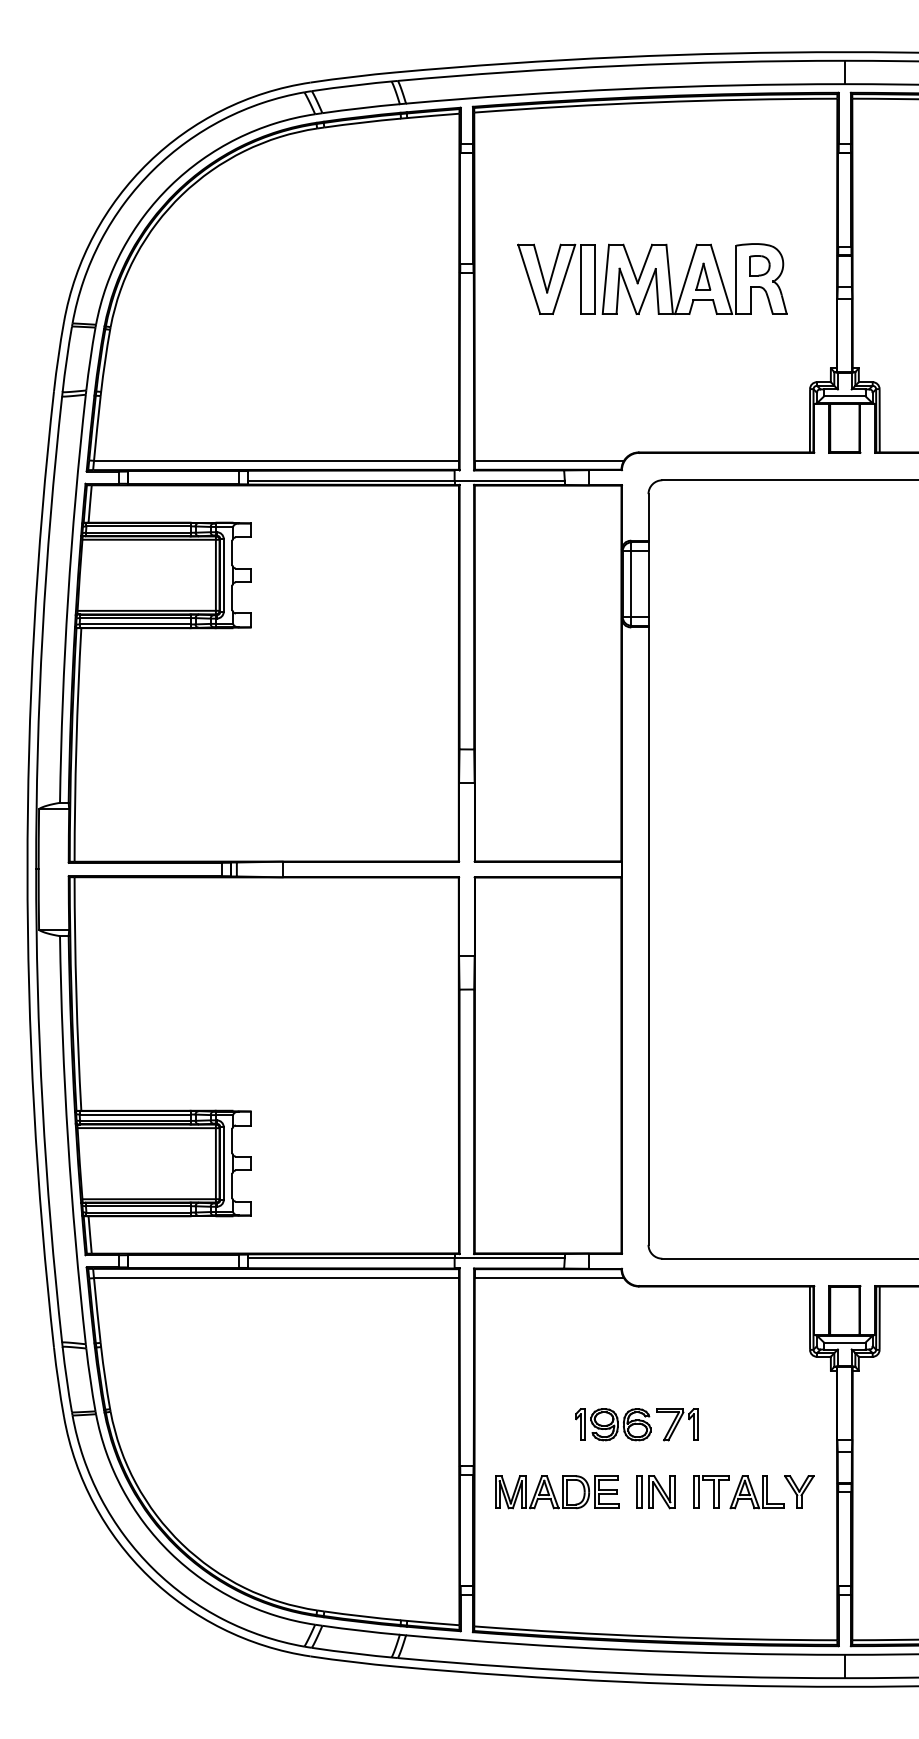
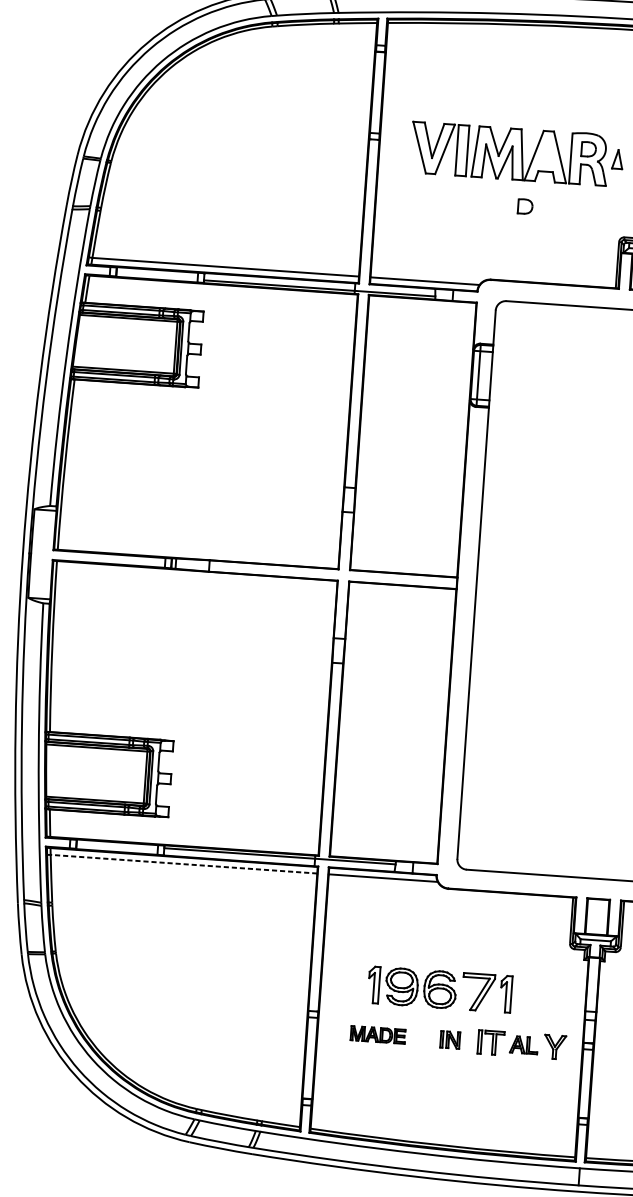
part: (703, 276) -> (617, 159), moved
part: (678, 349) -> (525, 206), added
line: (276, 1278) -> (183, 864), solid -> dashed
part: (636, 1424) -> (439, 989), size x1.6
part: (557, 1492) -> (378, 1035), size x0.6
part: (655, 1492) -> (449, 1040), size x0.7
part: (756, 1492) -> (523, 1045), size x0.7

